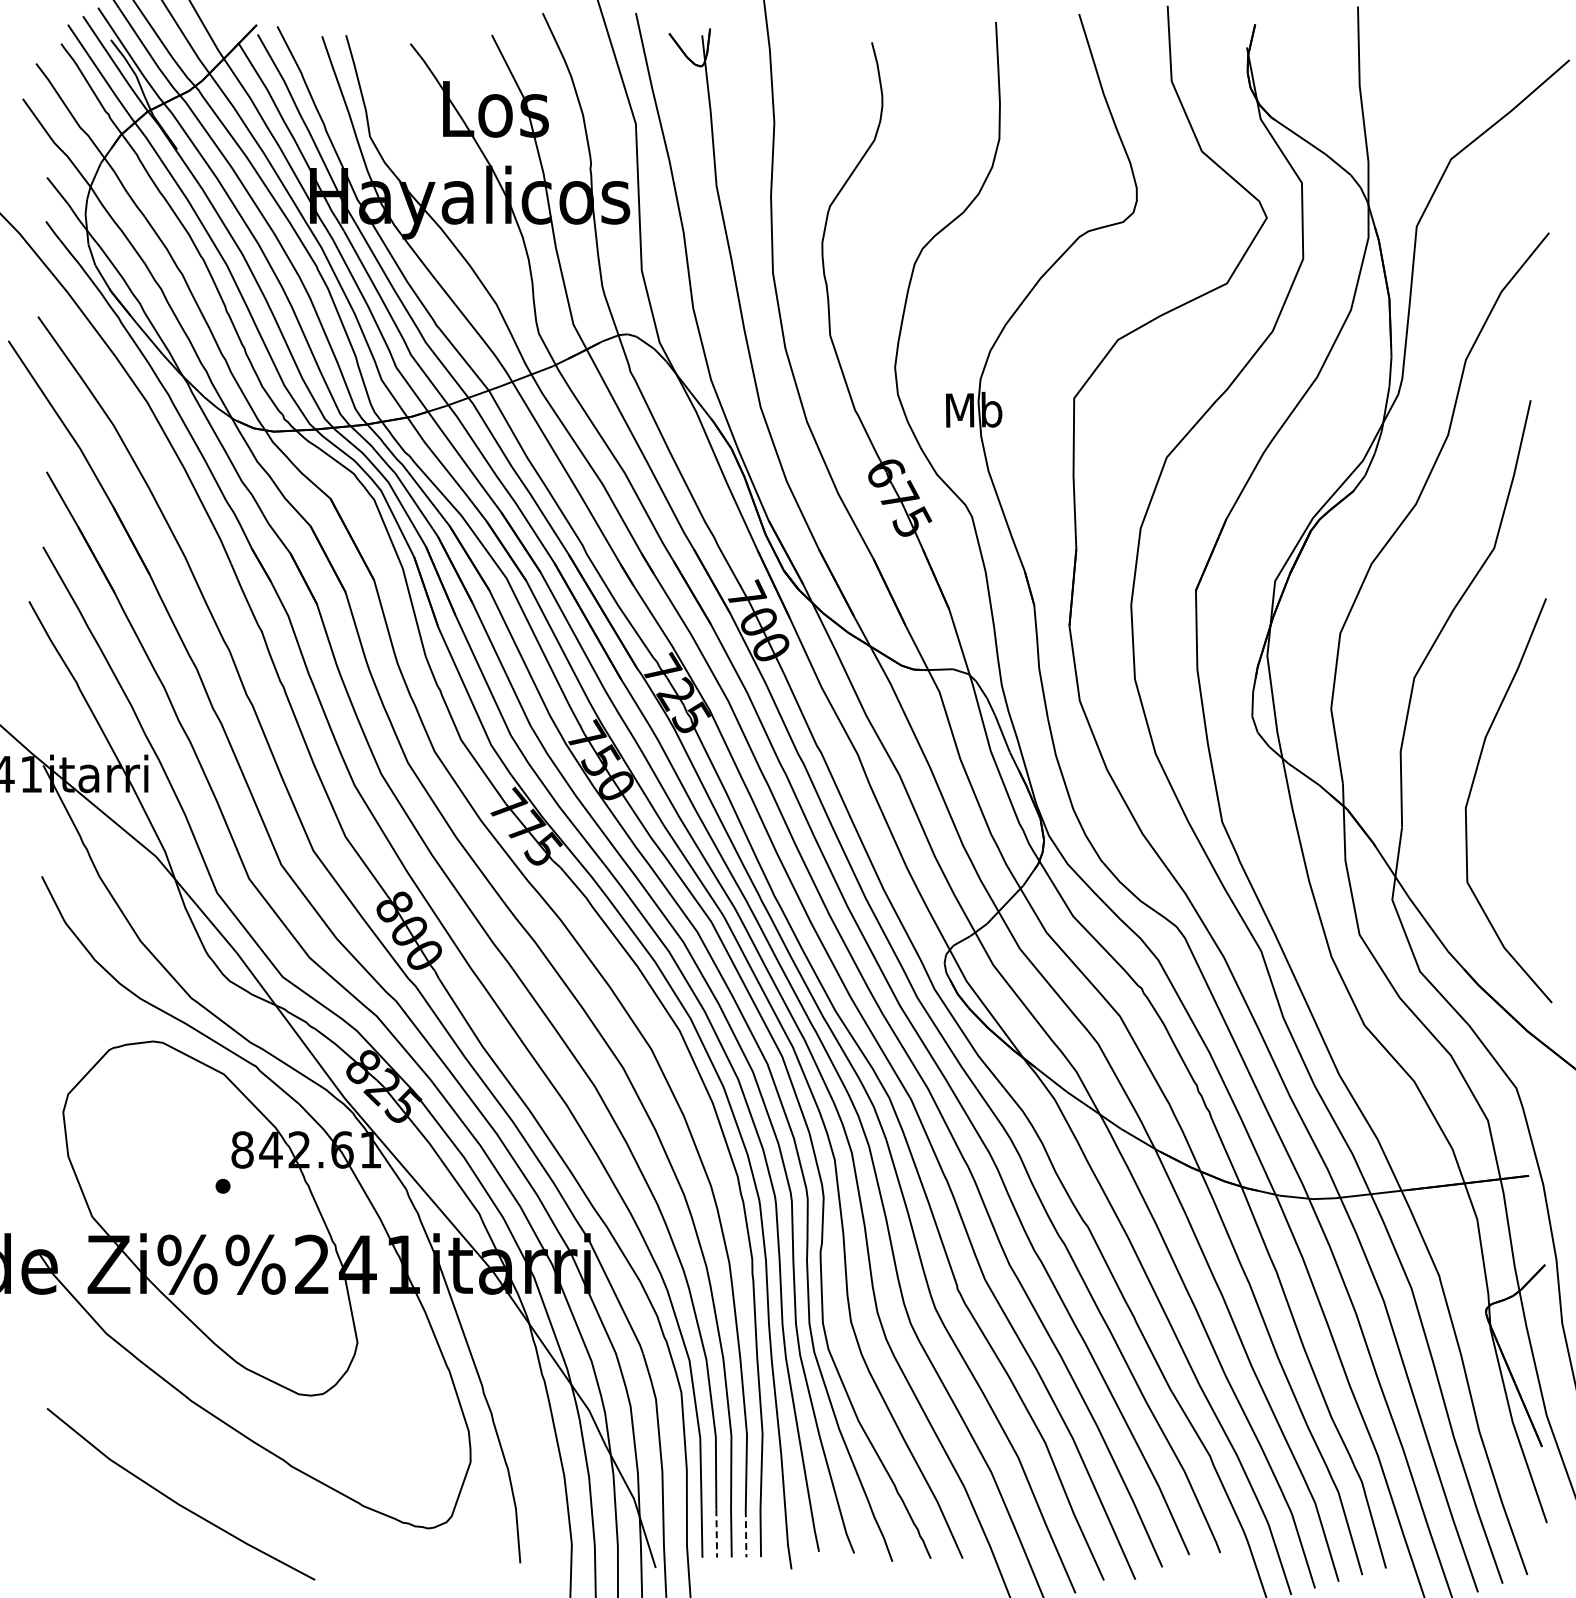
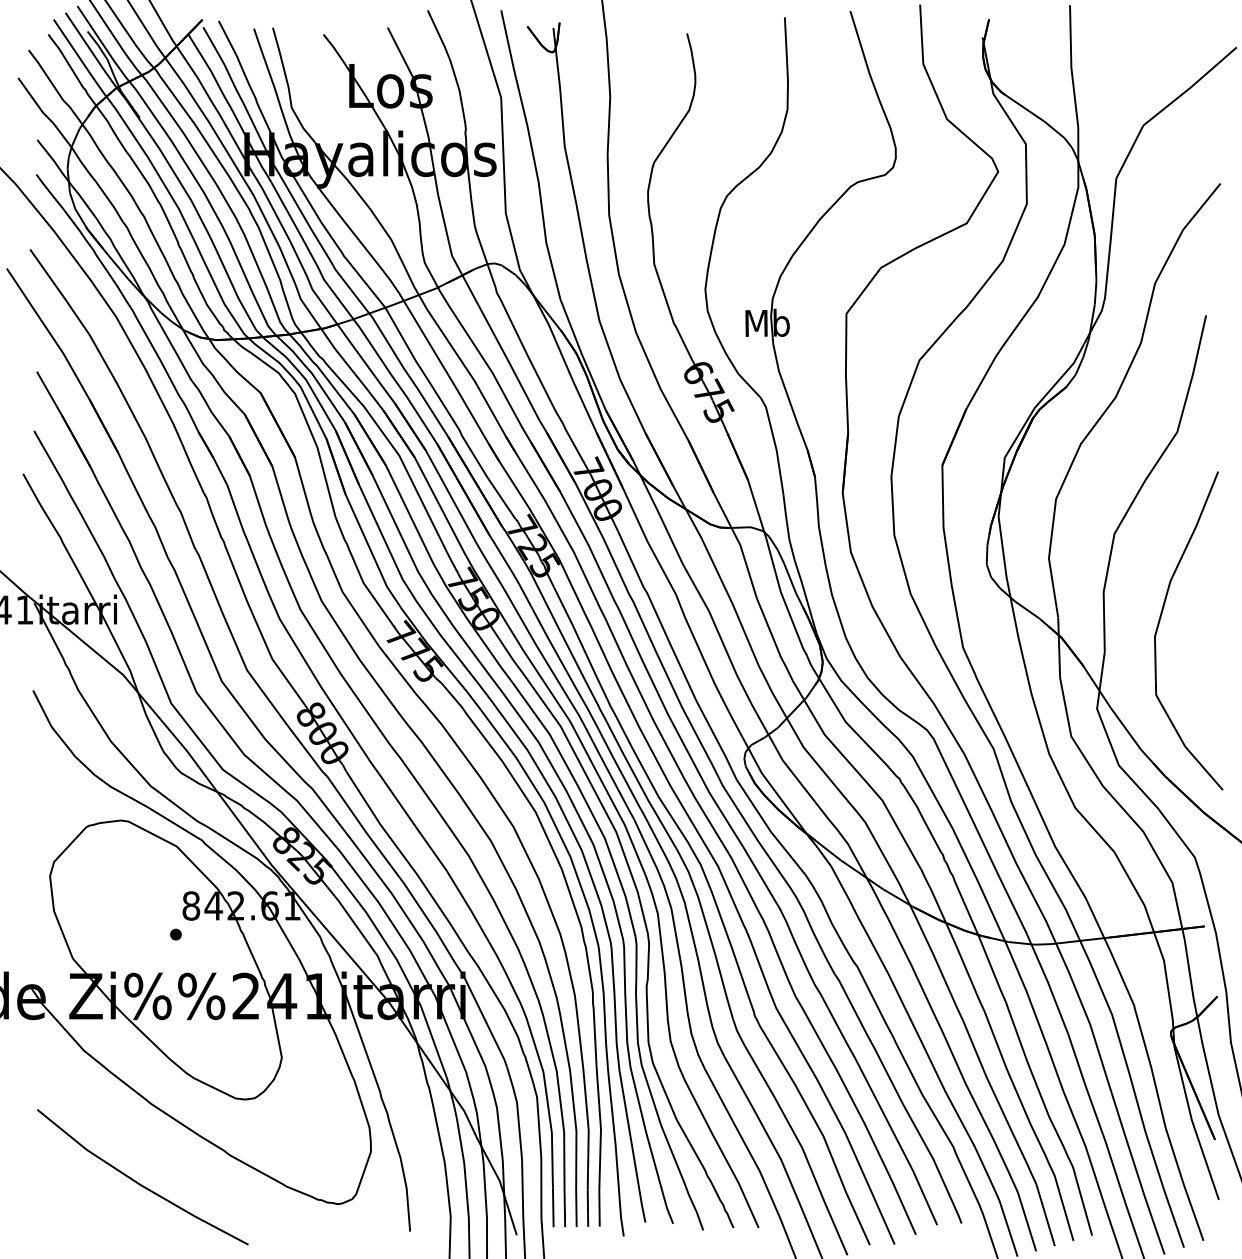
line: (716, 1533) -> (564, 1208), dashed -> solid
line: (746, 1533) -> (588, 1208), dashed -> solid

